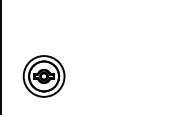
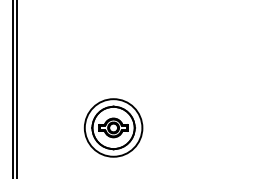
part: (44, 76) -> (113, 127), moved

